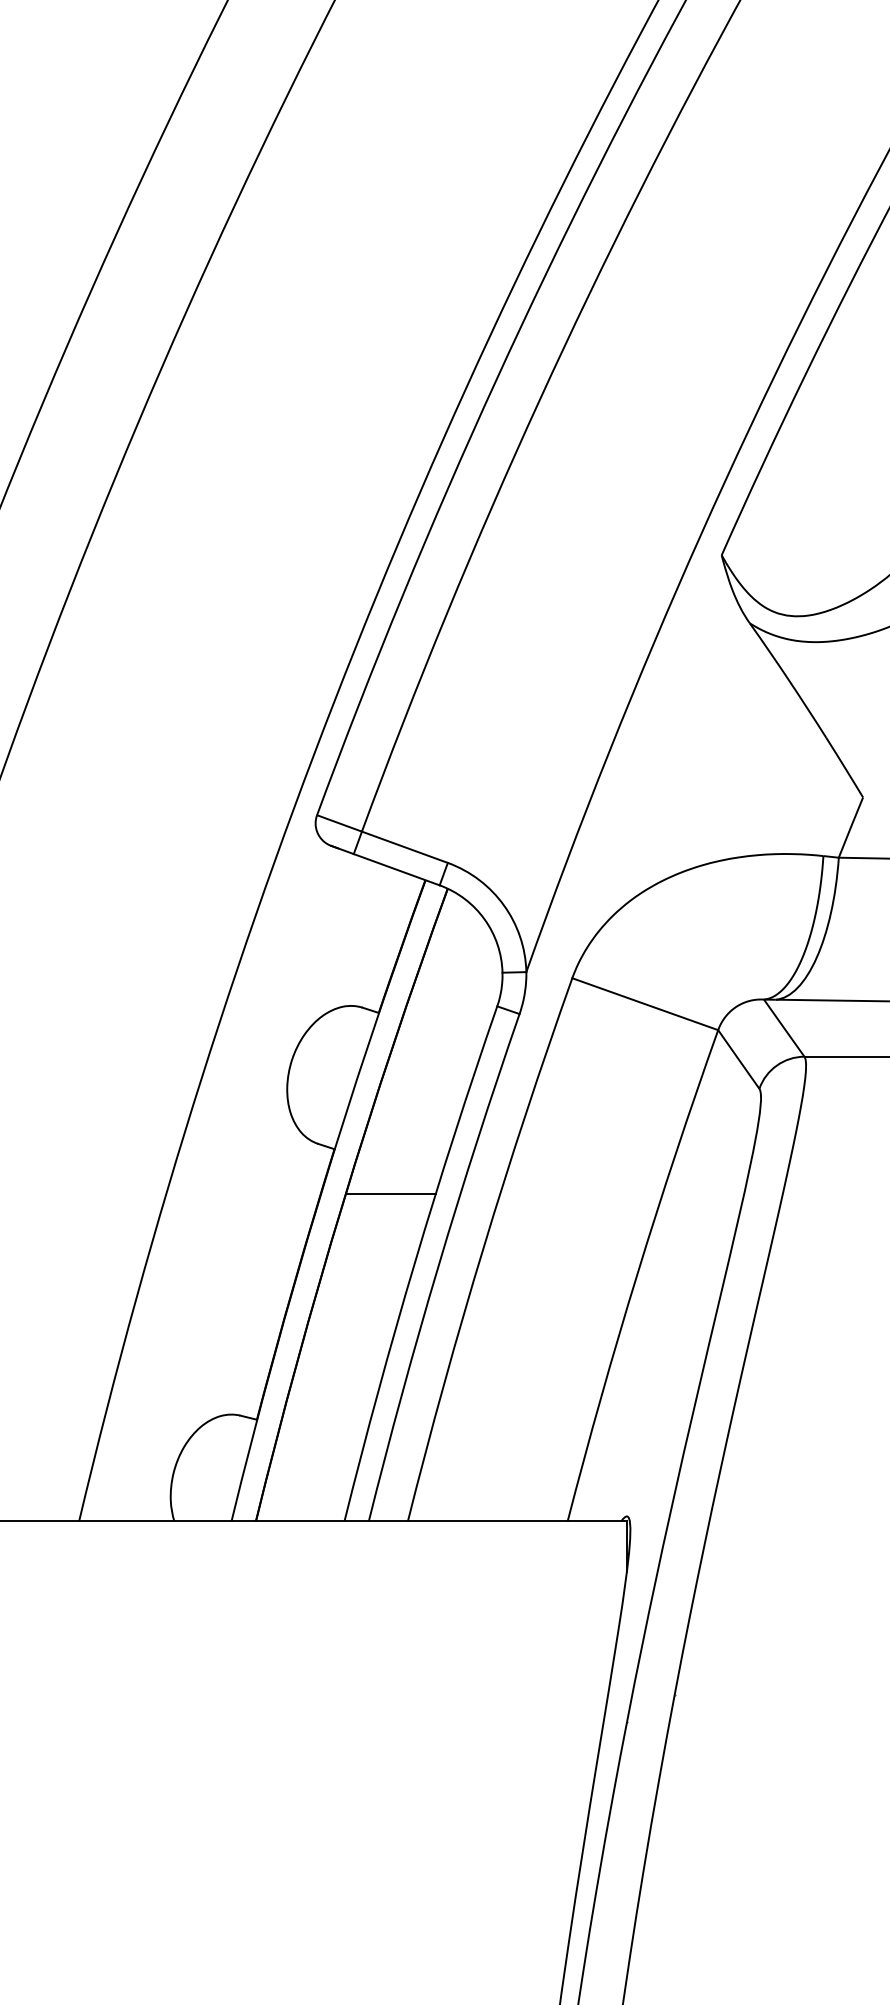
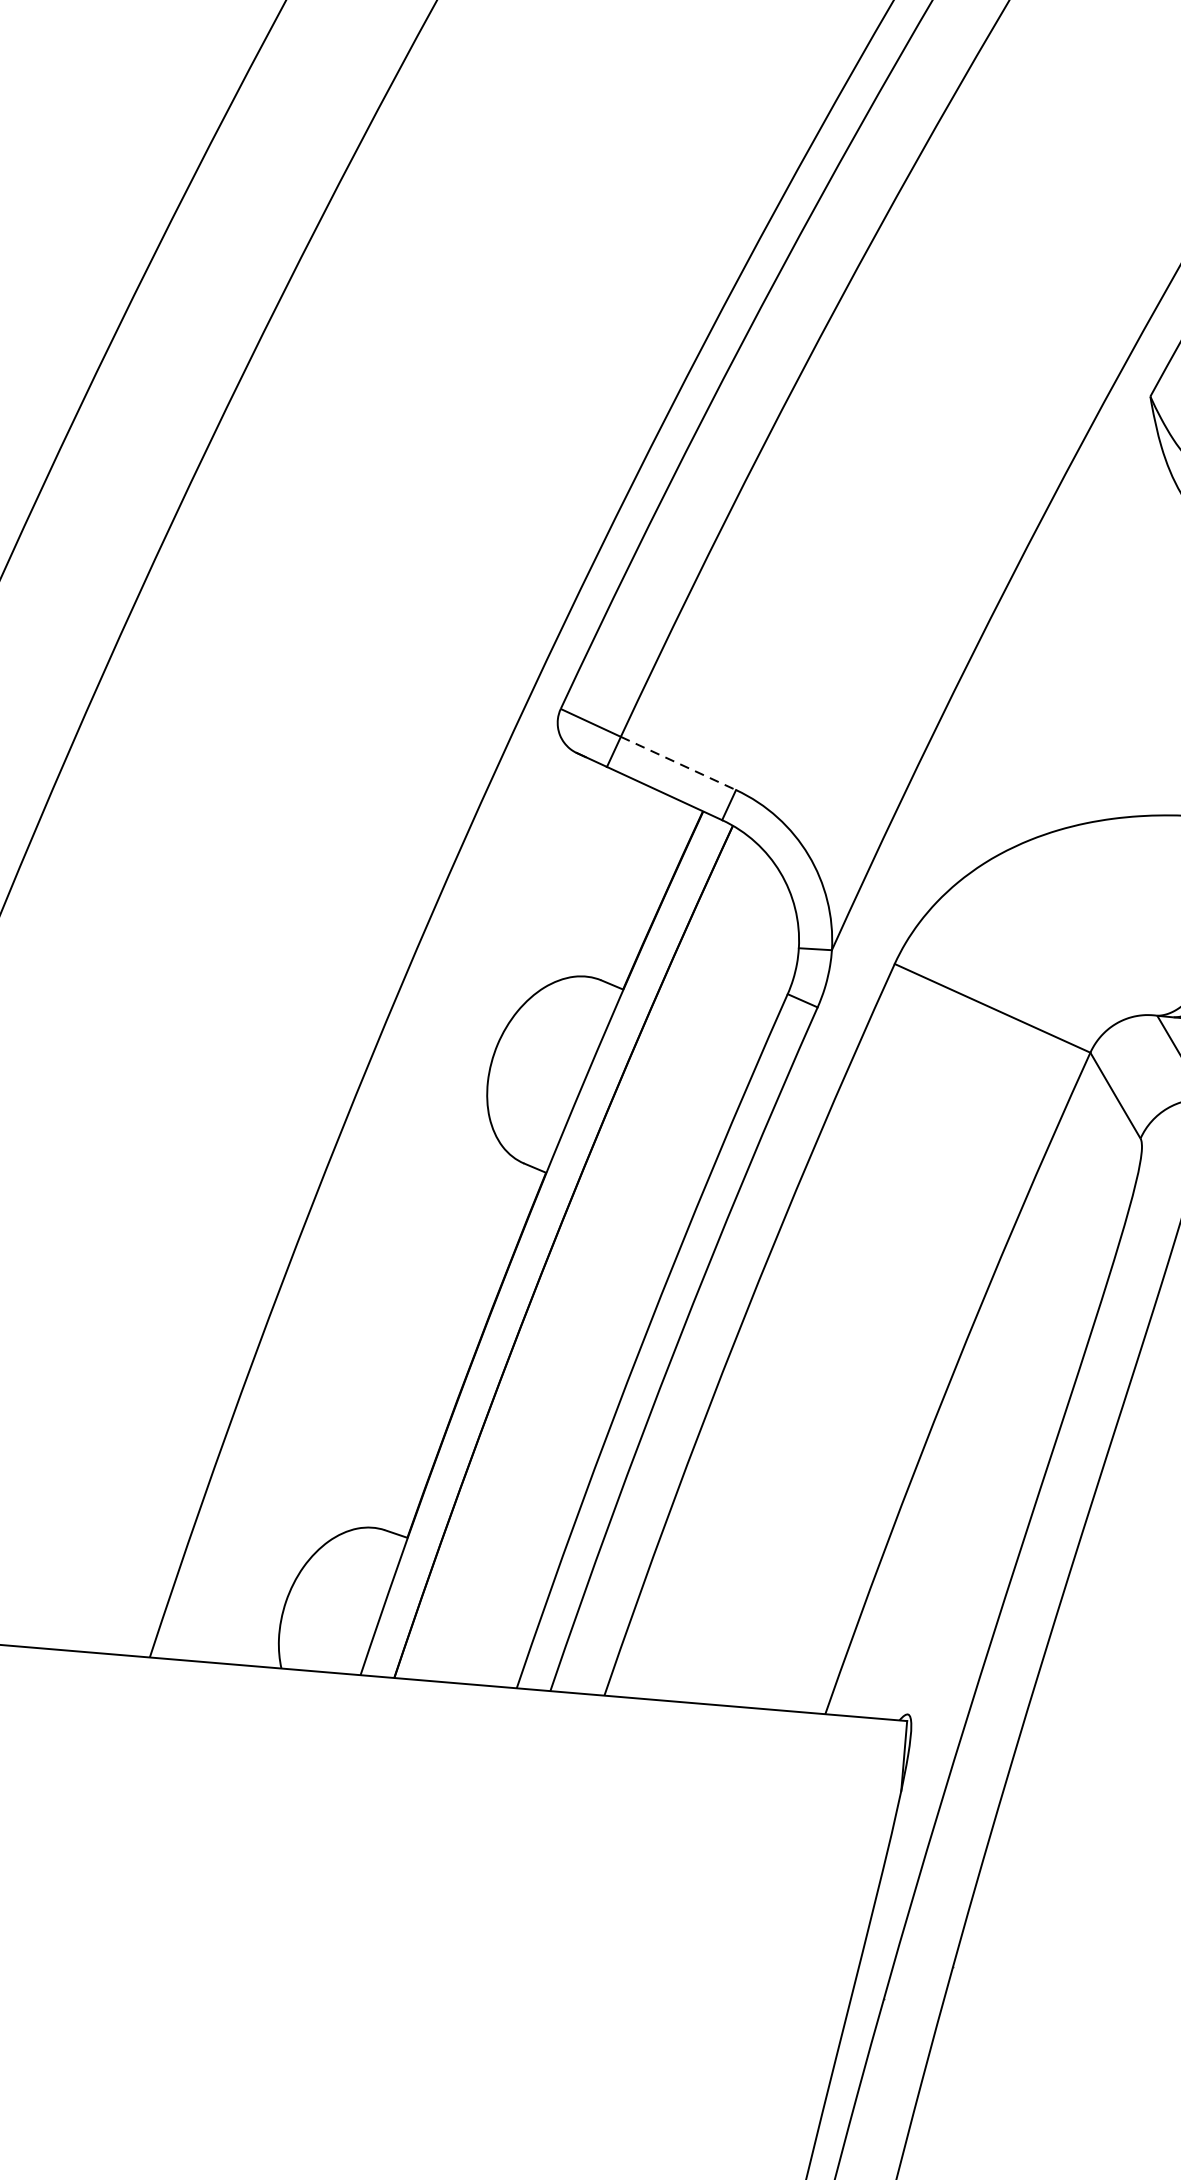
line: (404, 847) -> (677, 763), solid -> dashed
line: (390, 1194) -> (618, 1241), removed

